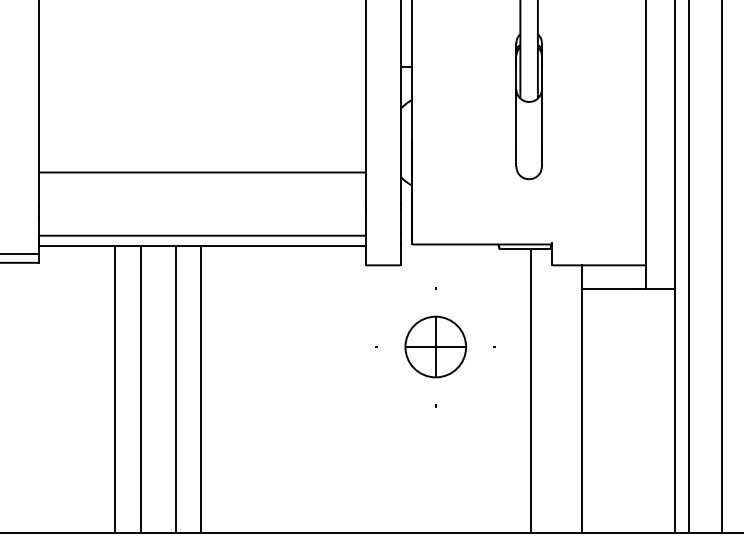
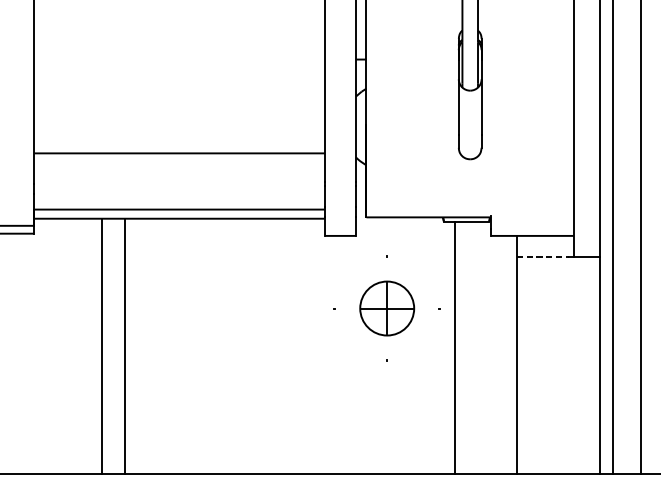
line: (611, 288) -> (543, 256), solid -> dashed
line: (175, 389) -> (155, 346), removed
line: (201, 389) -> (178, 346), removed
line: (531, 391) -> (455, 348), moved

